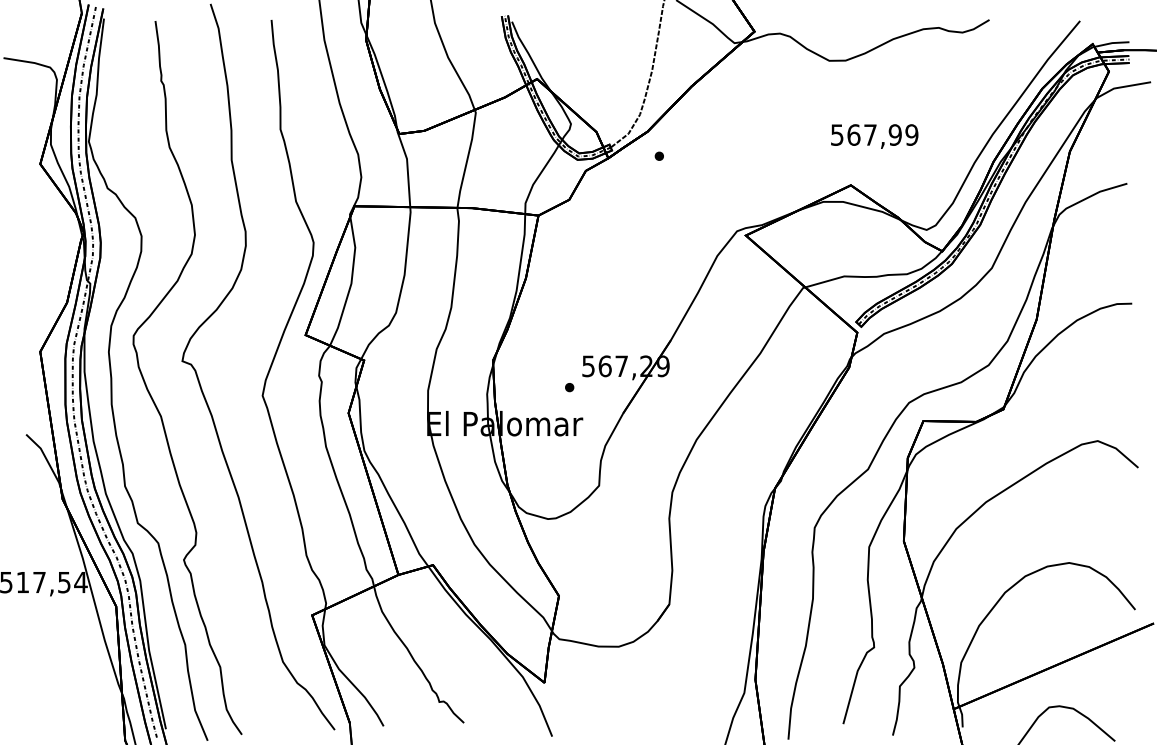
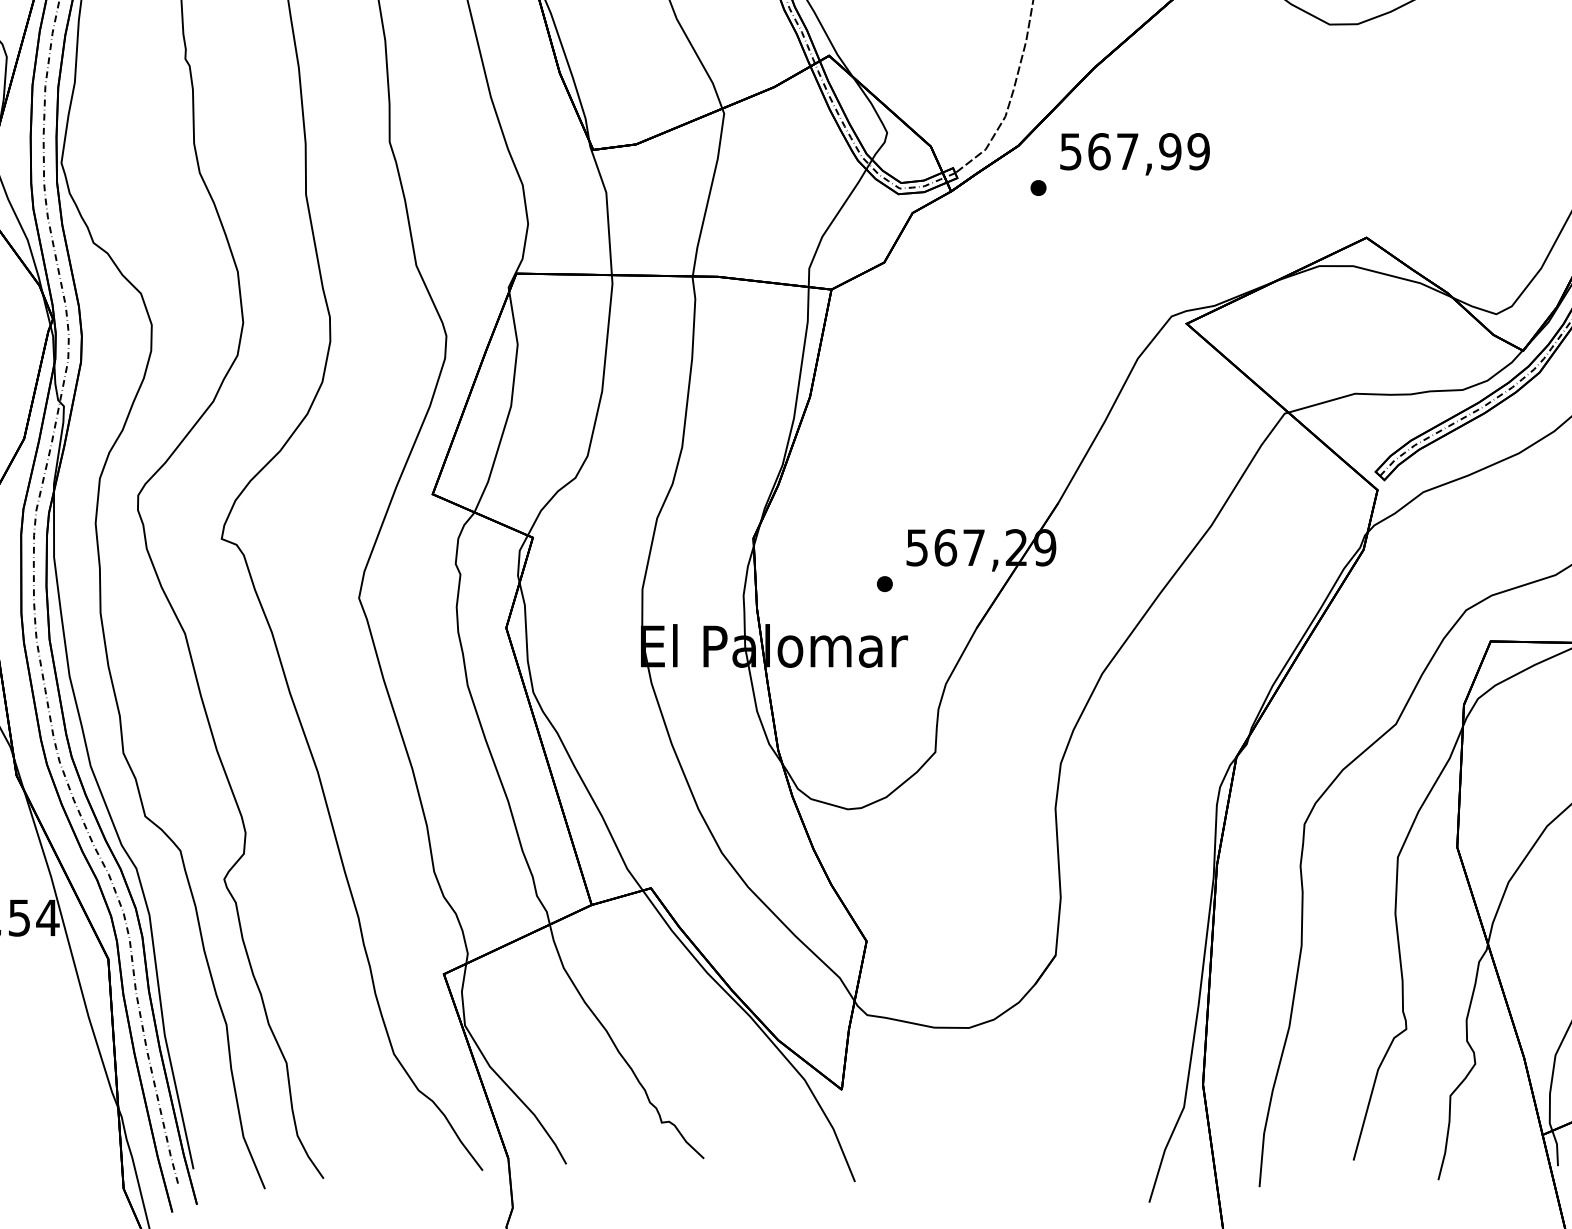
text: (874, 136) -> (1134, 154), moved

